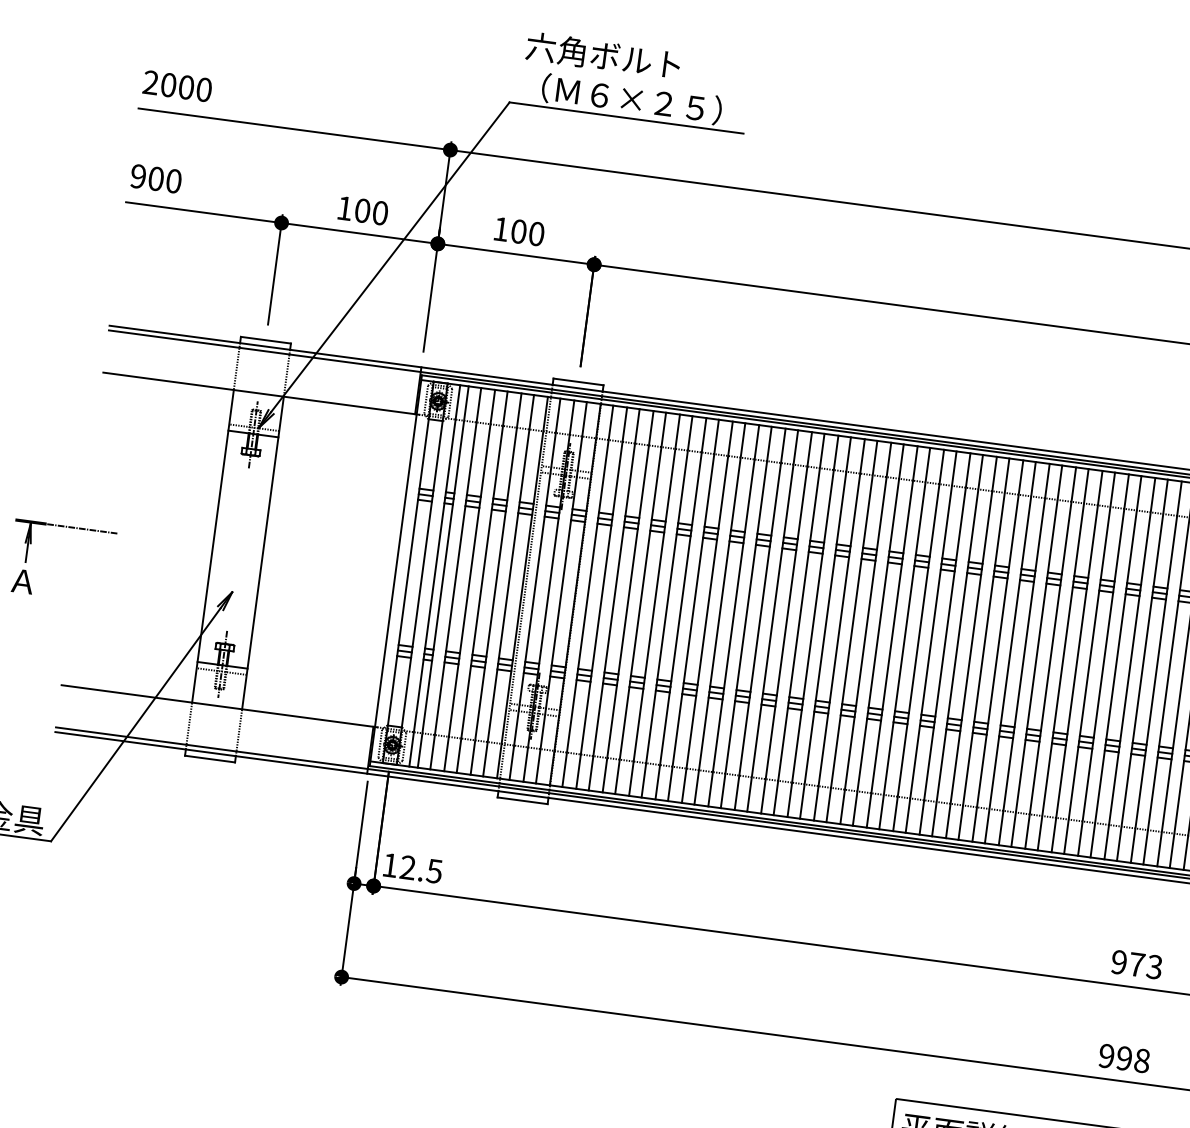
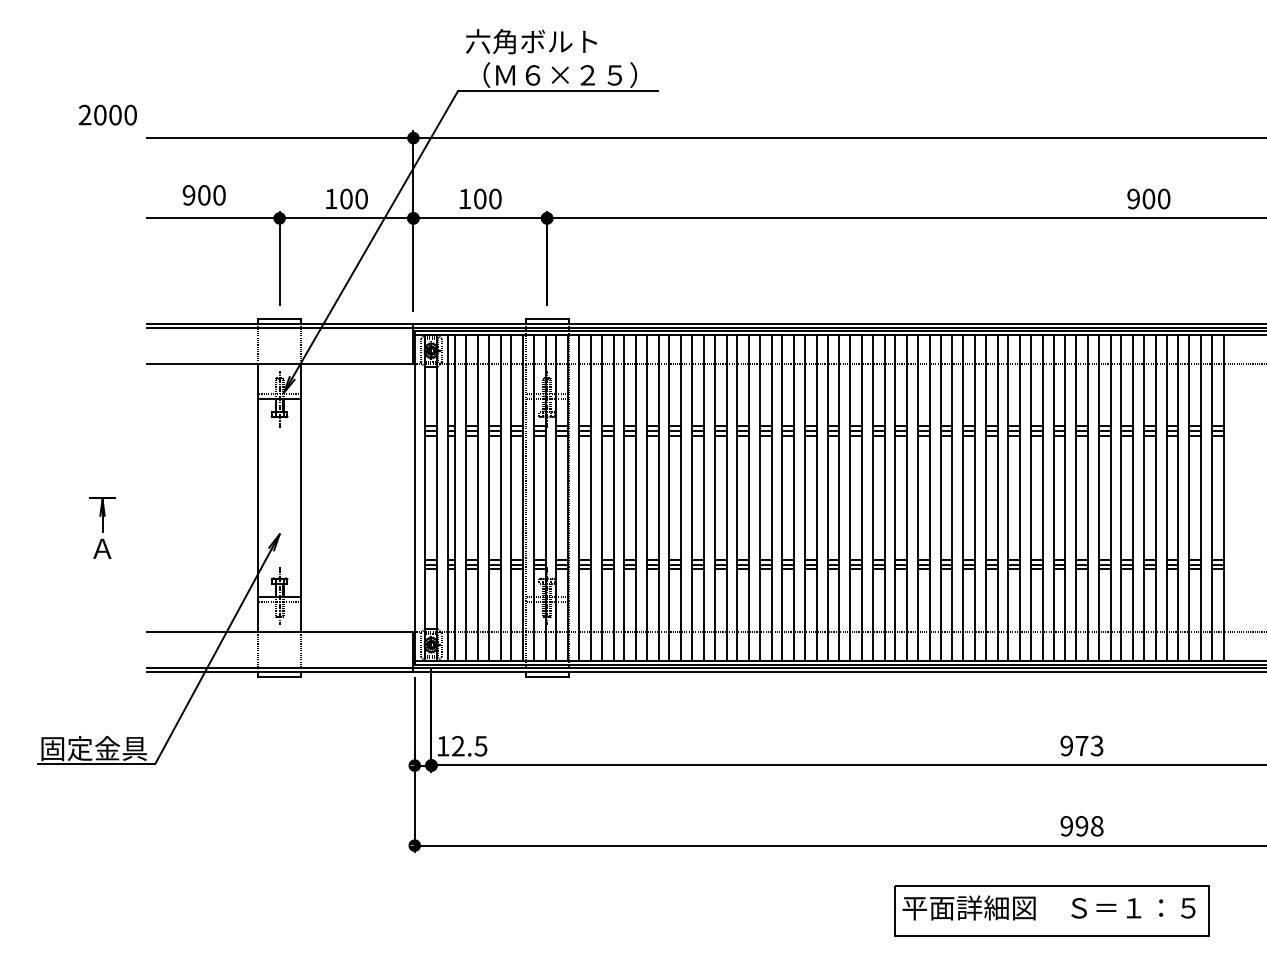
text: (177, 85) -> (107, 114), moved
text: (155, 178) -> (203, 195), moved
line: (81, 528) -> (145, 497), removed

